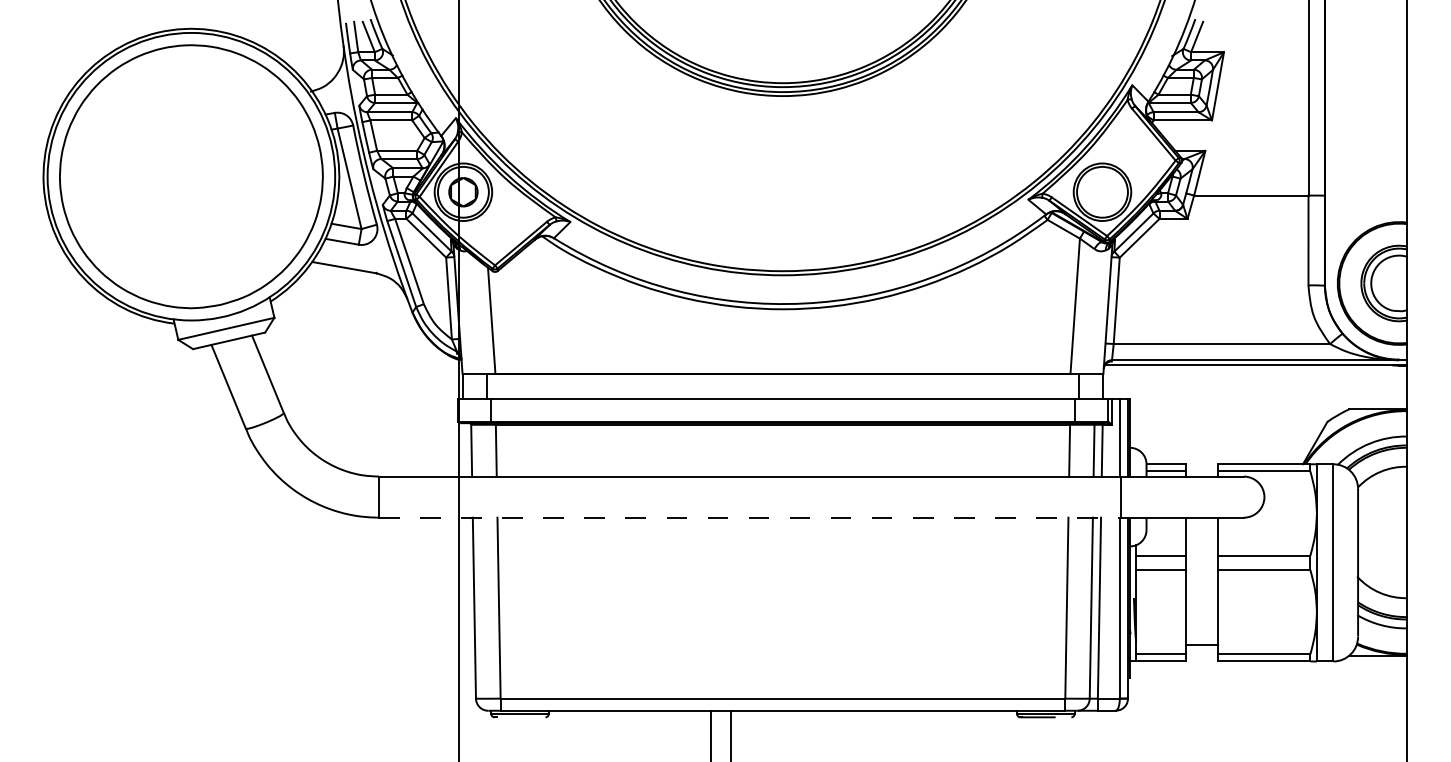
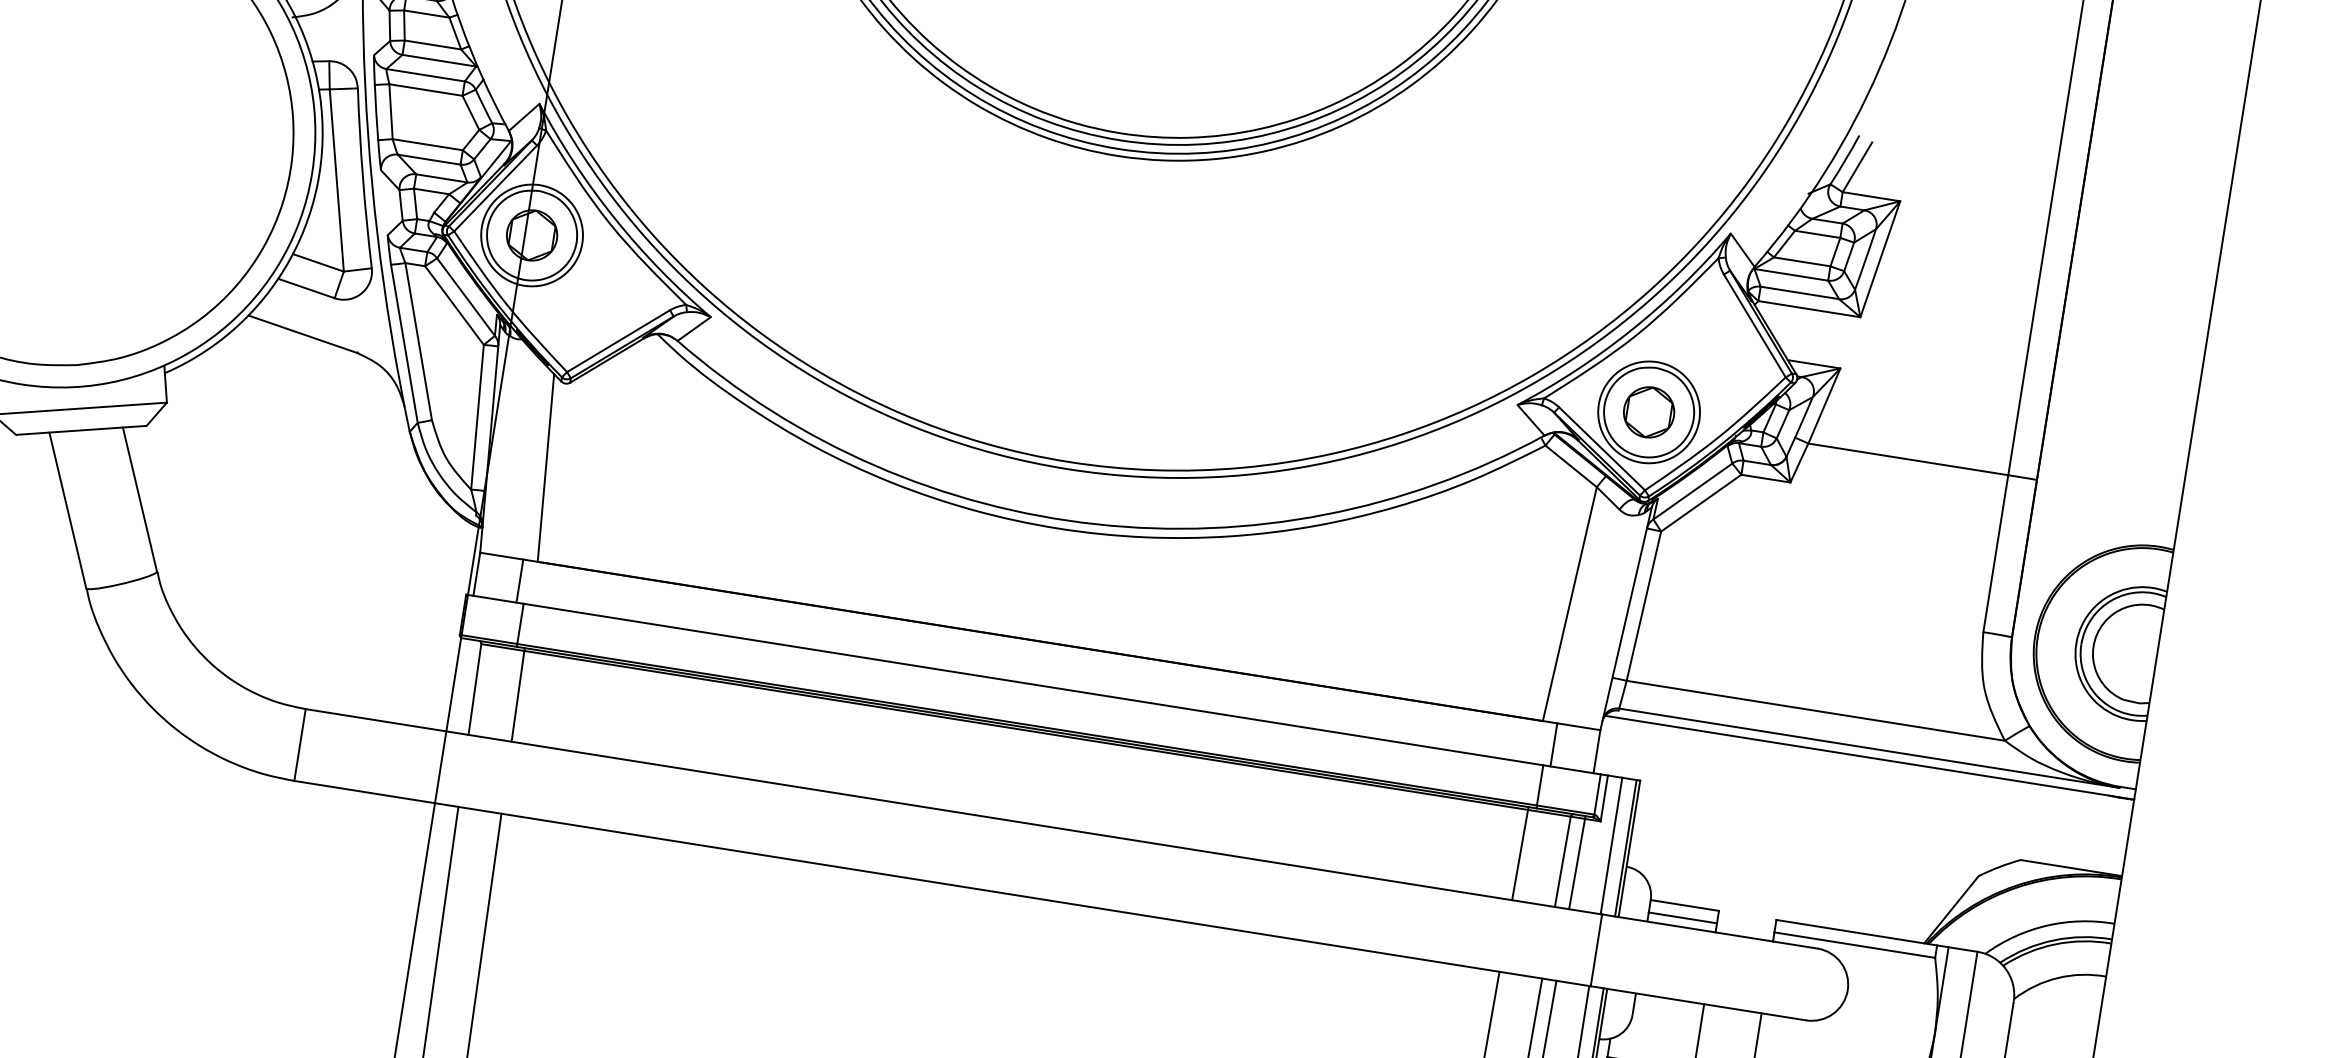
part: (1102, 192) -> (1649, 412), added
line: (749, 517) -> (942, 883), dashed -> solid

